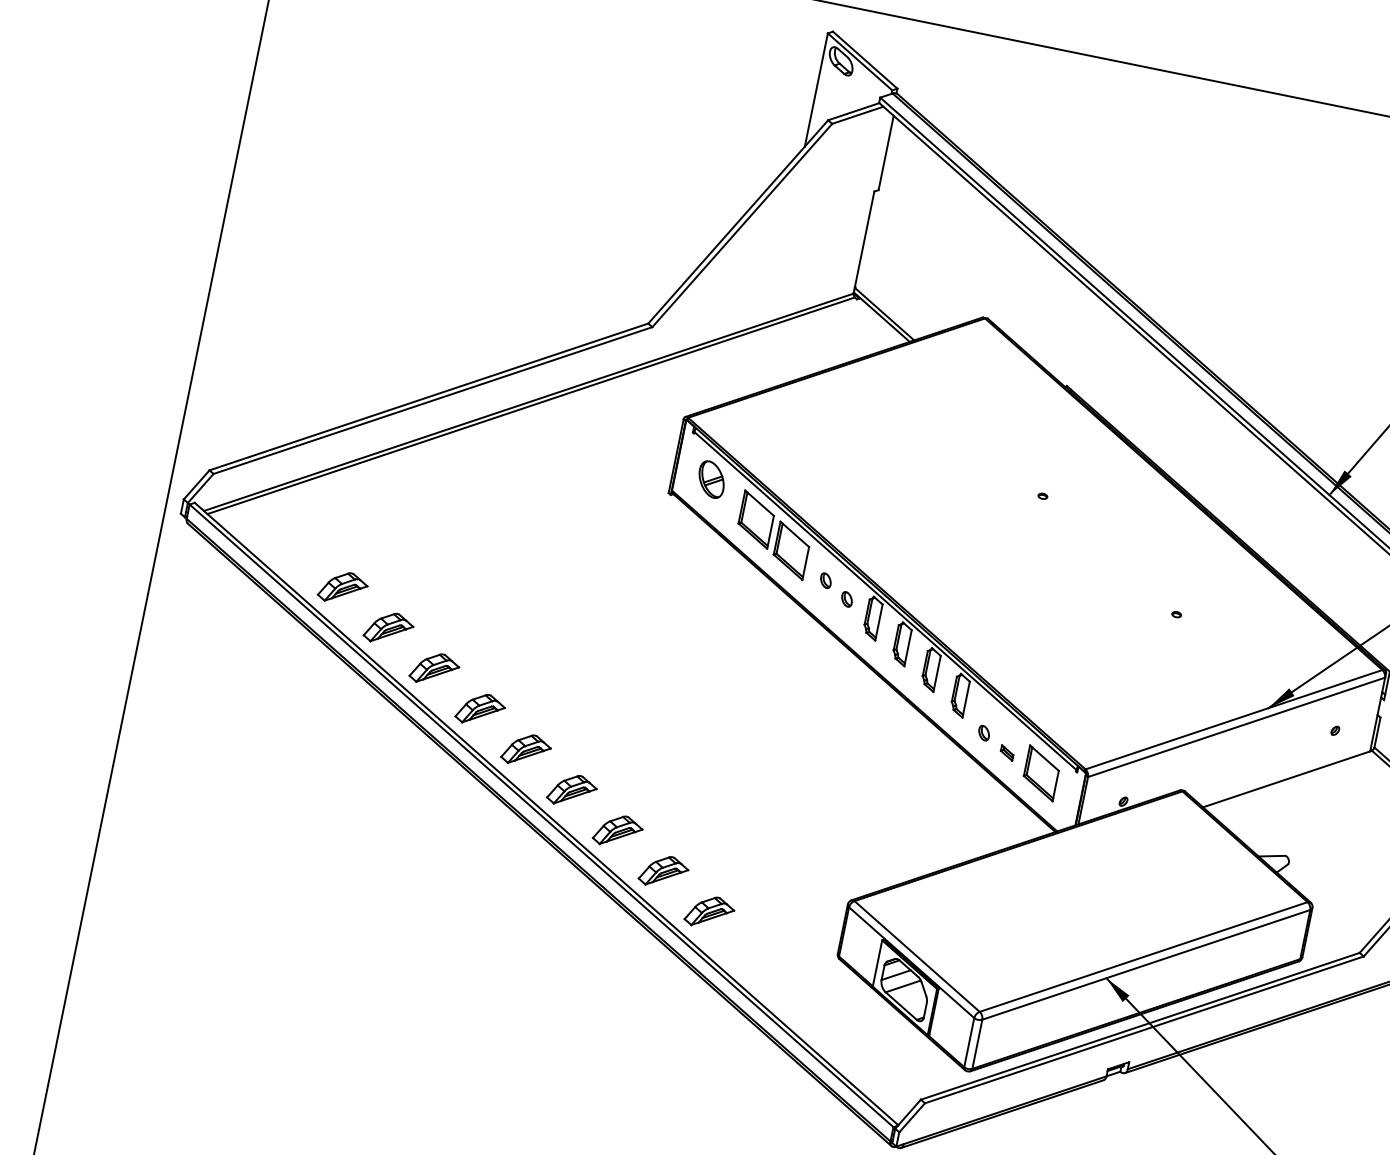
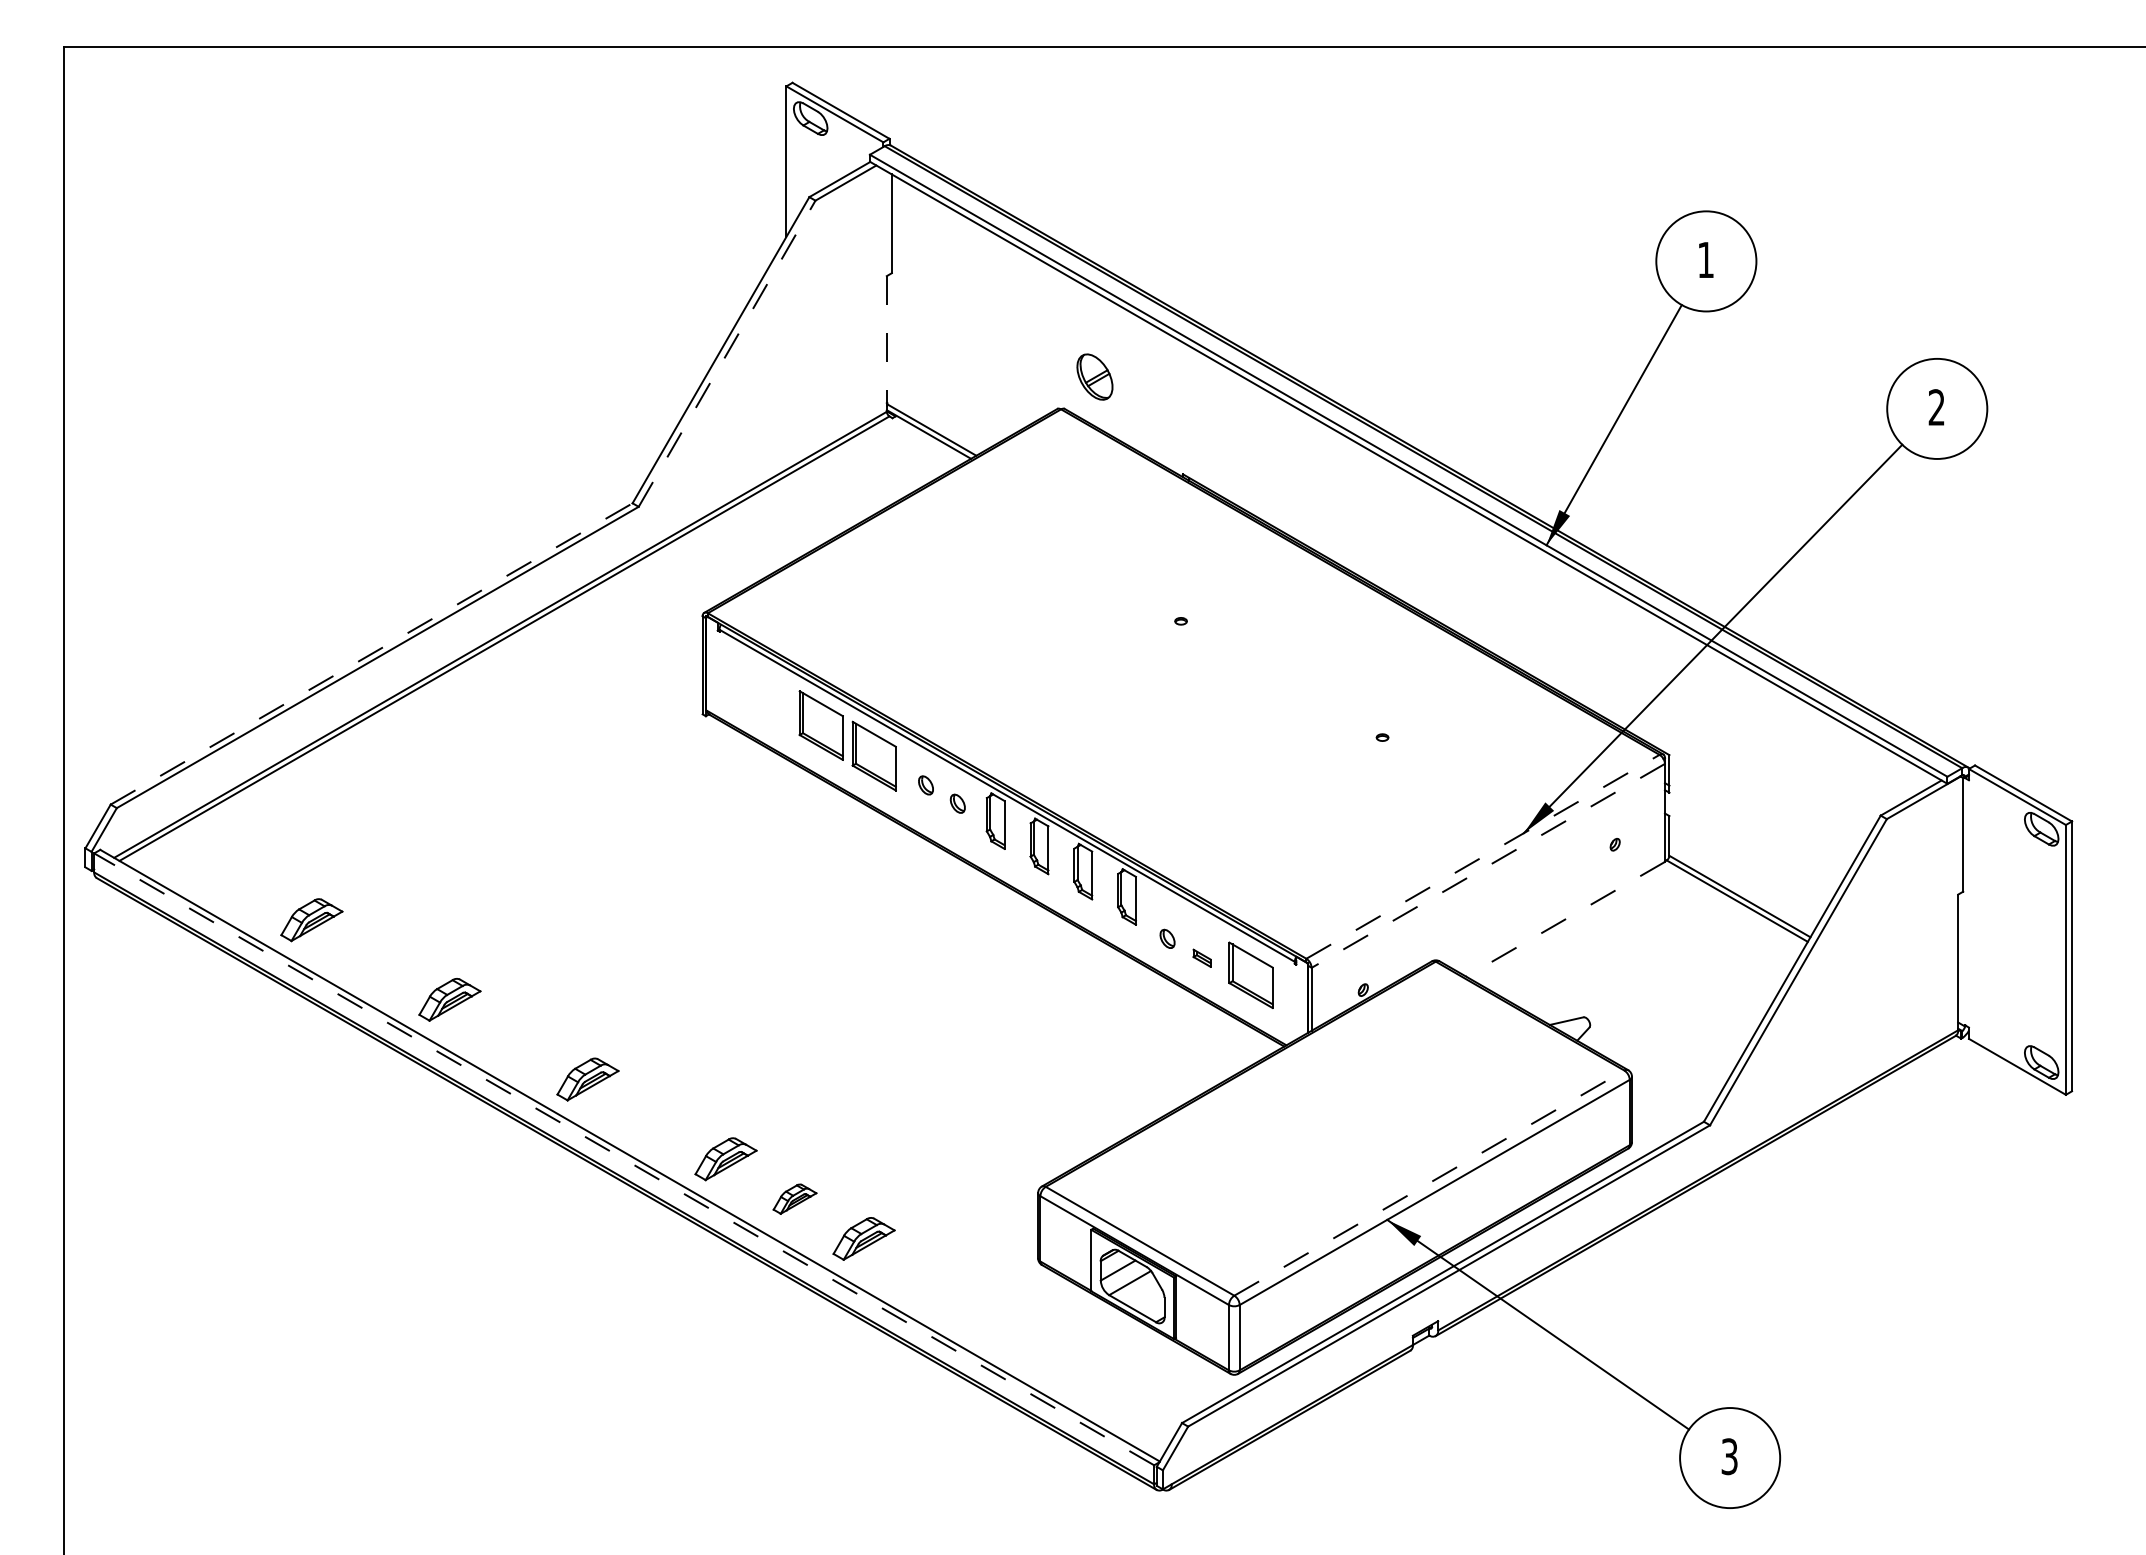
line: (742, 225) -> (727, 353), solid -> dashed
line: (863, 242) -> (886, 343), solid -> dashed
line: (429, 396) -> (372, 653), solid -> dashed
part: (711, 479) -> (1094, 376), moved
part: (388, 628) -> (380, 959), removed
part: (480, 709) -> (518, 1039), removed
line: (1233, 719) -> (1482, 856), solid -> dashed
line: (1236, 727) -> (1488, 865), solid -> dashed
line: (1286, 779) -> (1565, 919), solid -> dashed
part: (571, 790) -> (656, 1119), removed
line: (541, 816) -> (624, 1159), solid -> dashed
part: (663, 872) -> (794, 1199), size x0.7
line: (1143, 956) -> (1429, 1182), solid -> dashed

